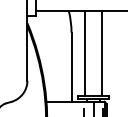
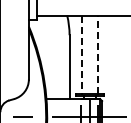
line: (102, 53) -> (98, 54), solid -> dashed
line: (84, 54) -> (81, 55), solid -> dashed

